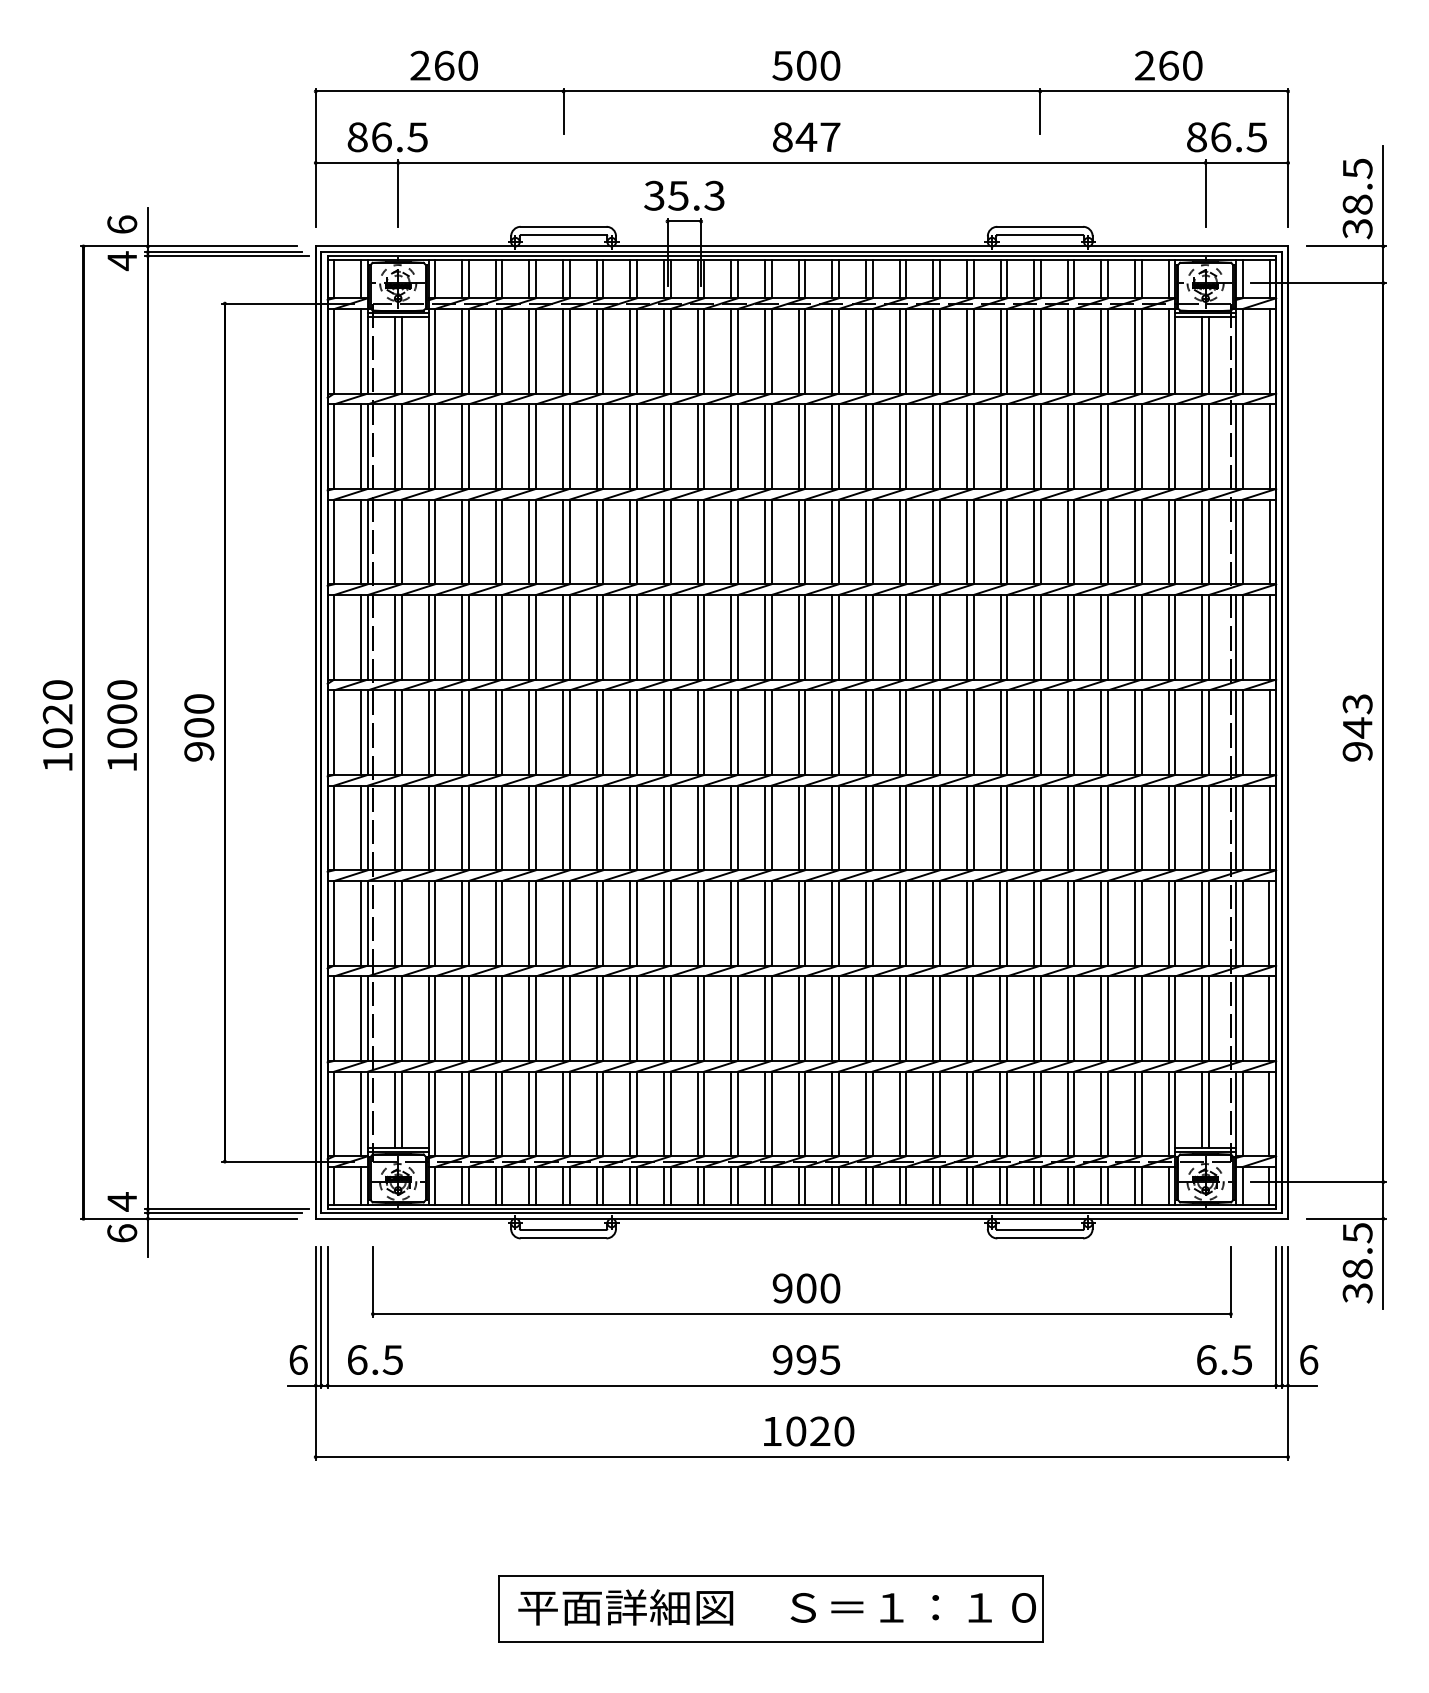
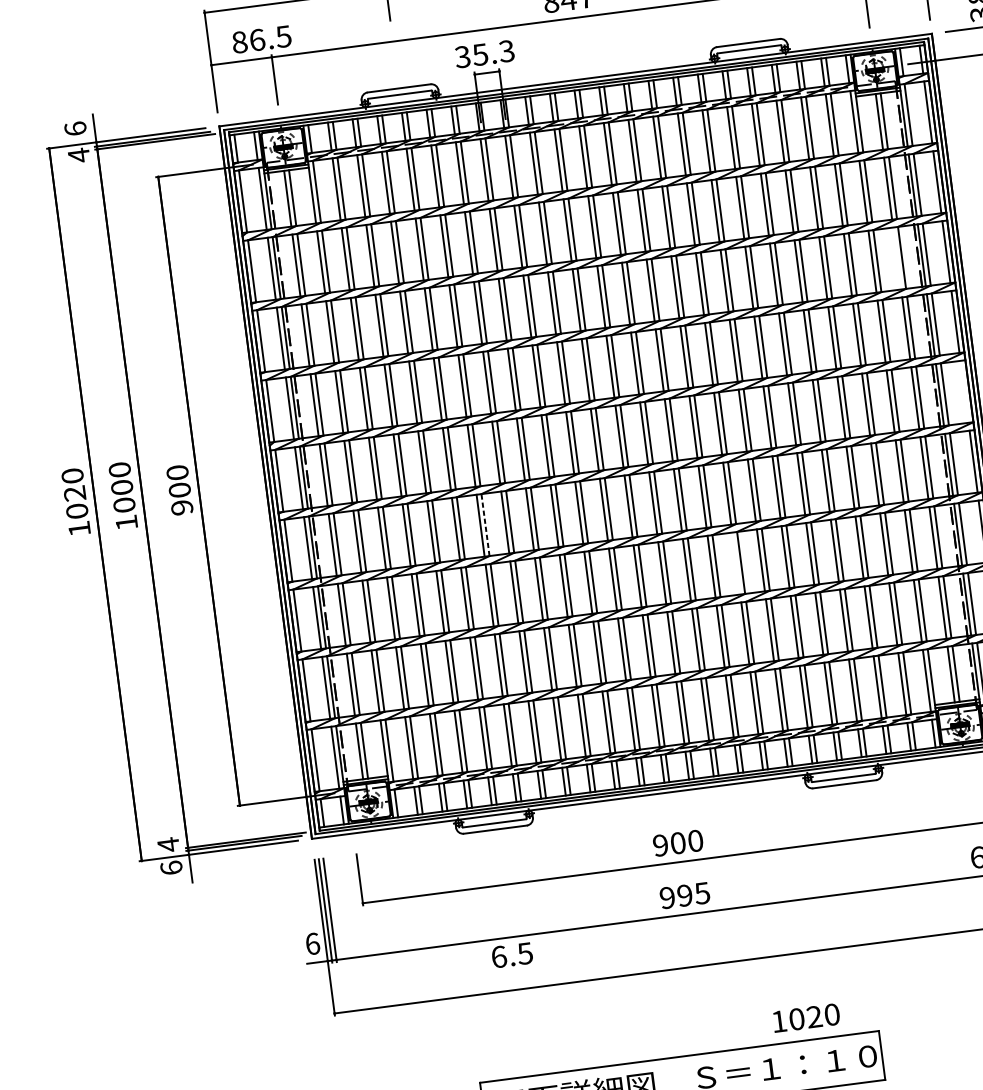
line: (1202, 541) -> (897, 258), removed
line: (1269, 732) -> (964, 391), removed
line: (603, 827) -> (485, 524), solid -> dashed
line: (933, 923) -> (736, 563), removed
text: (375, 1359) -> (512, 954), moved
text: (809, 1431) -> (806, 1018), moved

